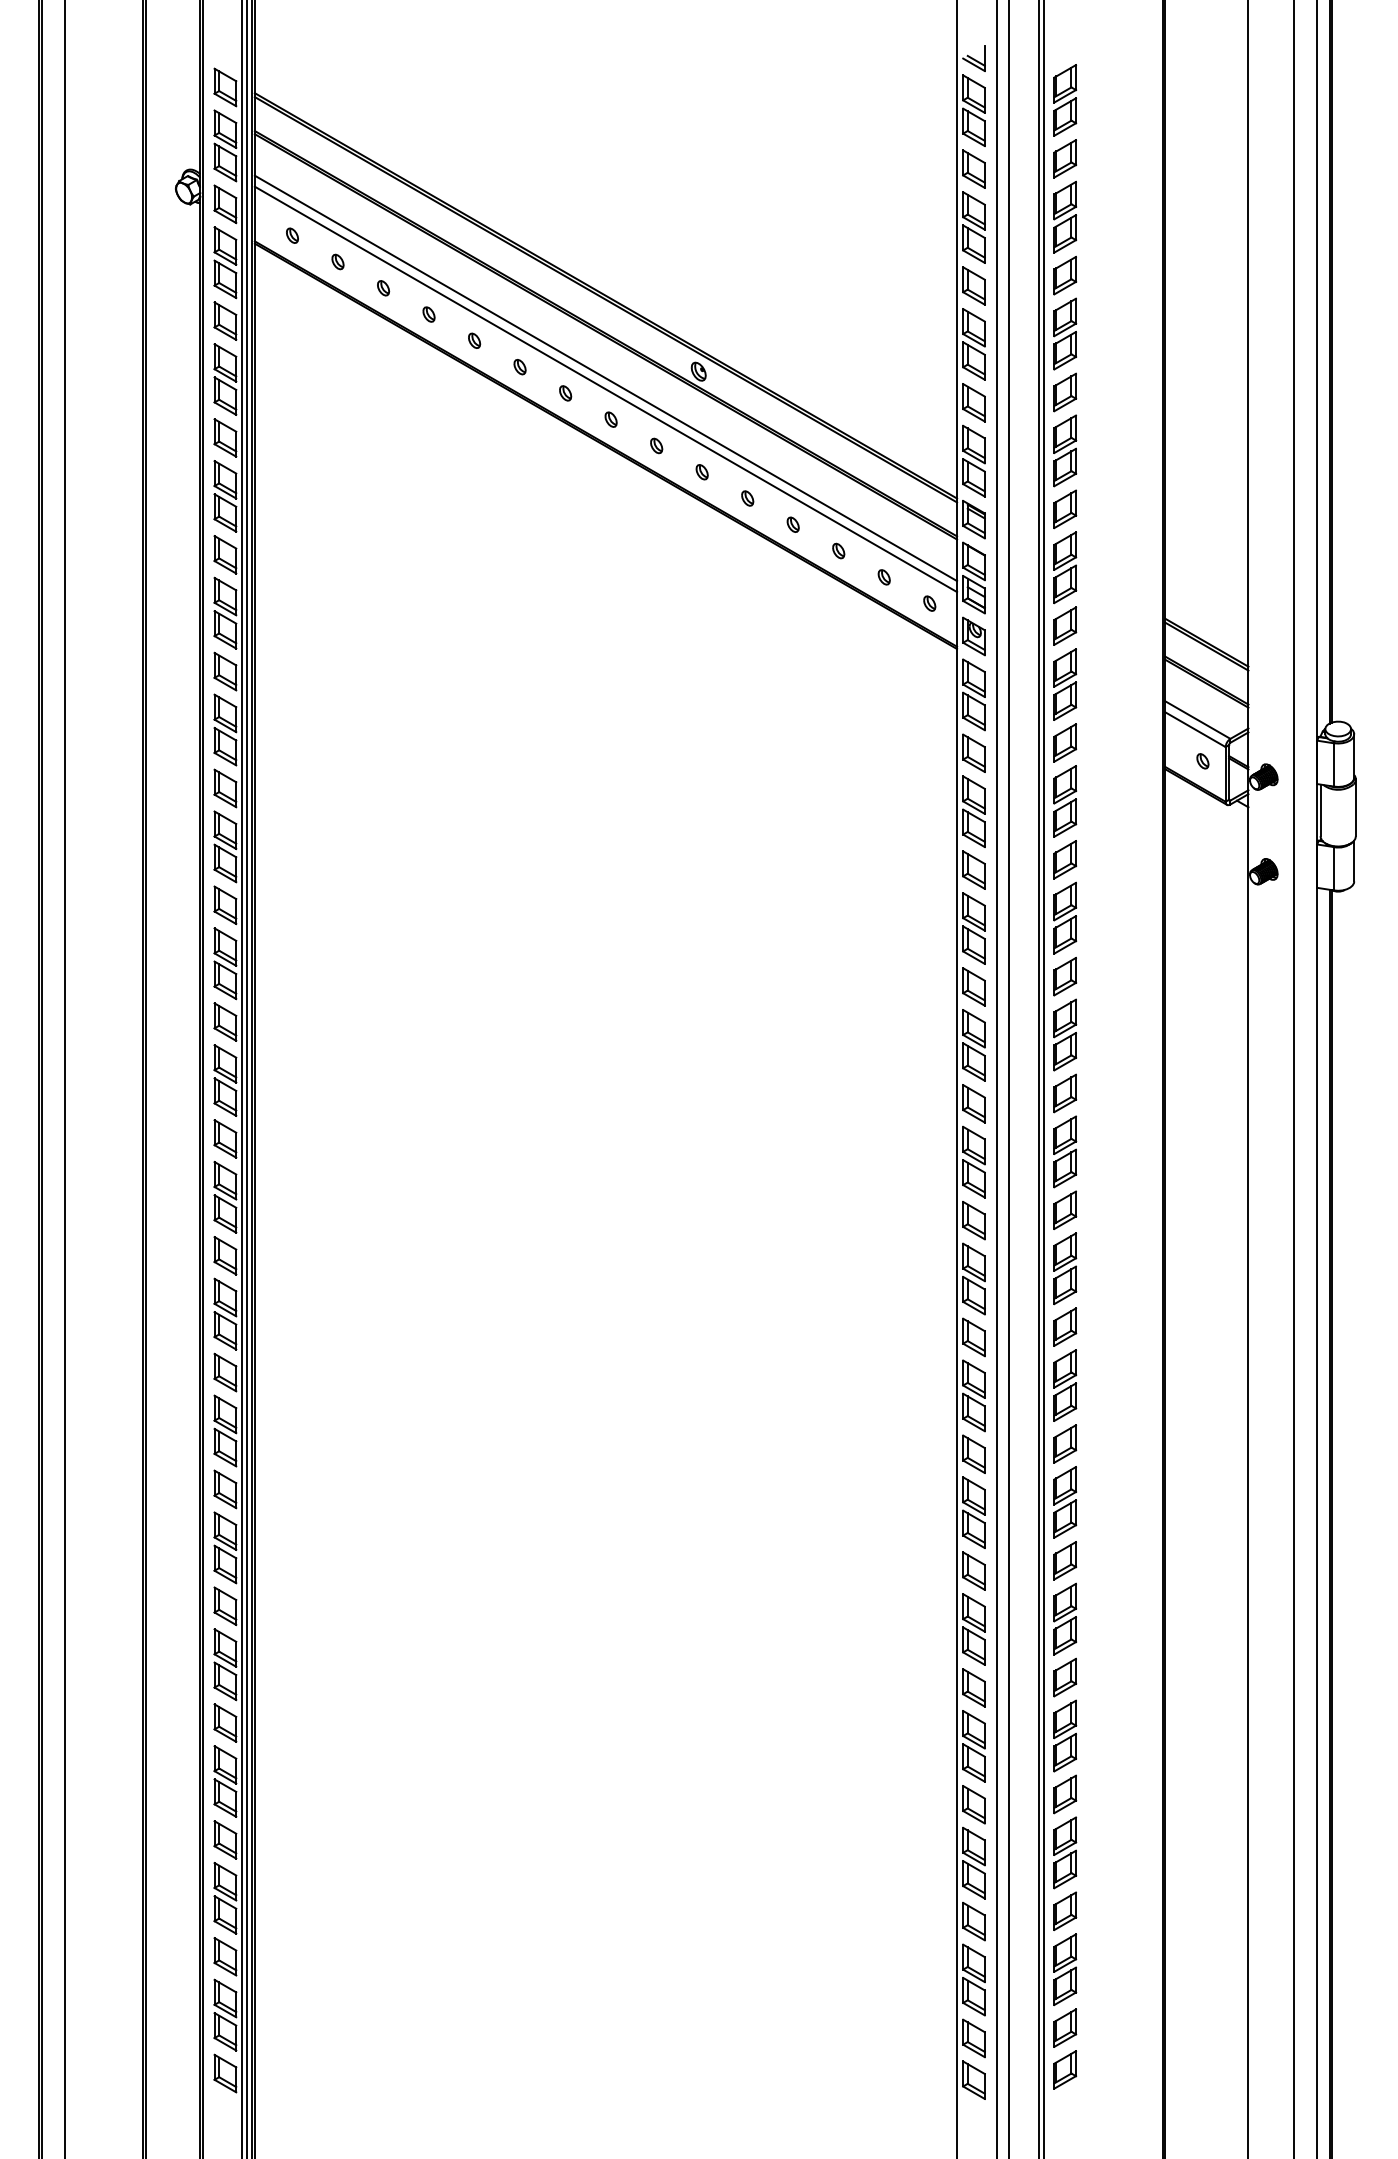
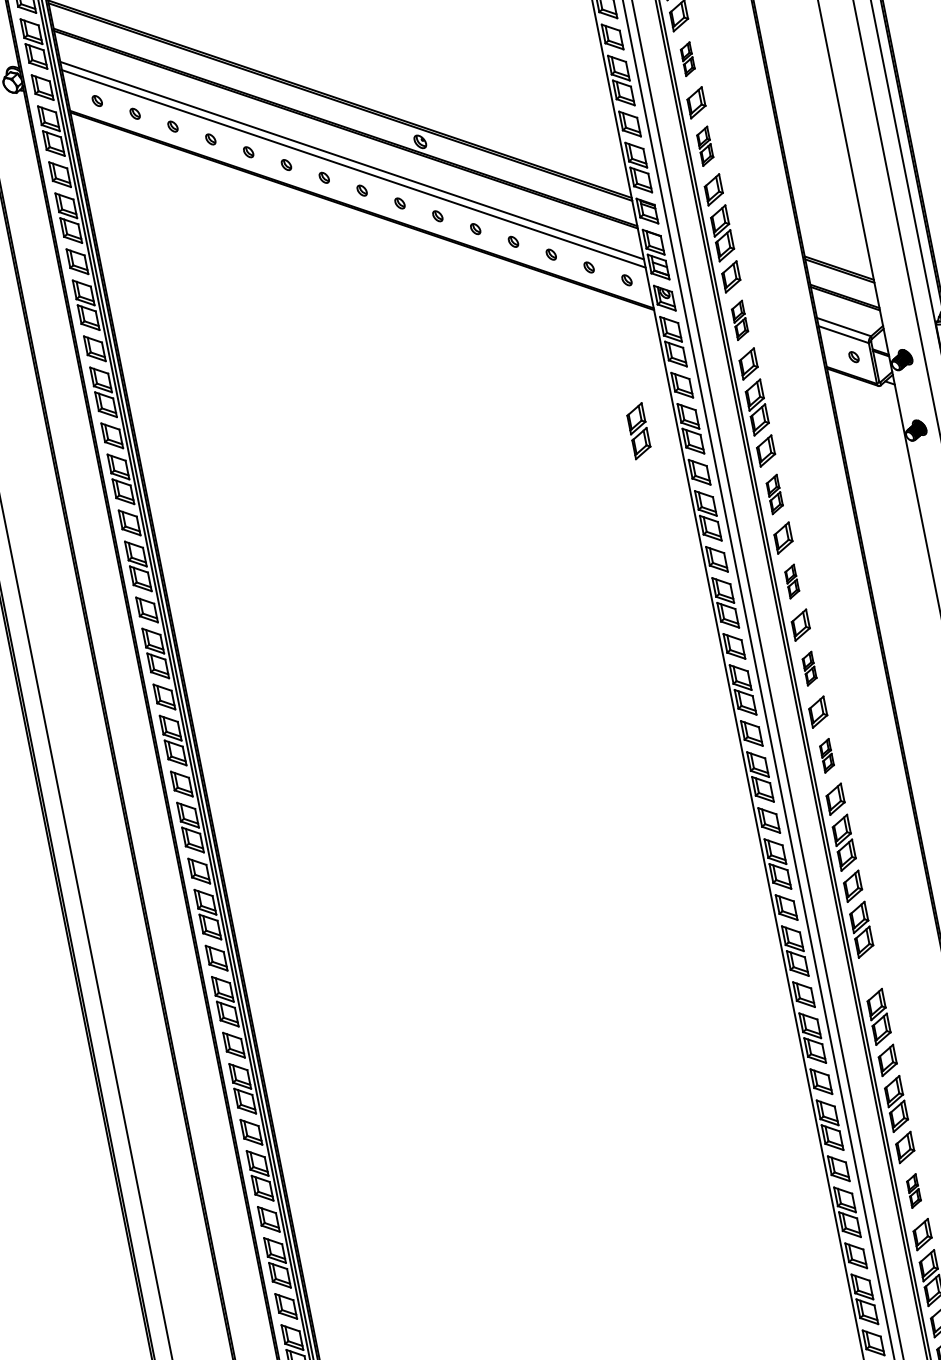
part: (1065, 333) -> (687, 58), size x0.6
part: (1065, 450) -> (705, 145), size x0.7
part: (1065, 684) -> (740, 320), size x0.7
part: (906, 801) -> (639, 431), added
part: (1065, 917) -> (774, 493), size x0.7
part: (1065, 1034) -> (792, 581), size x0.6
part: (1065, 1151) -> (809, 668), size x0.6
part: (1065, 1268) -> (827, 755), size x0.6
part: (1065, 1560) -> (870, 973), removed
part: (1065, 1852) -> (914, 1190), size x0.6

